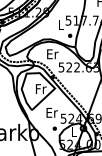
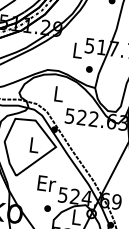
text: (52, 54) -> (58, 94), Er -> L
text: (40, 88) -> (33, 144), Fr -> L

